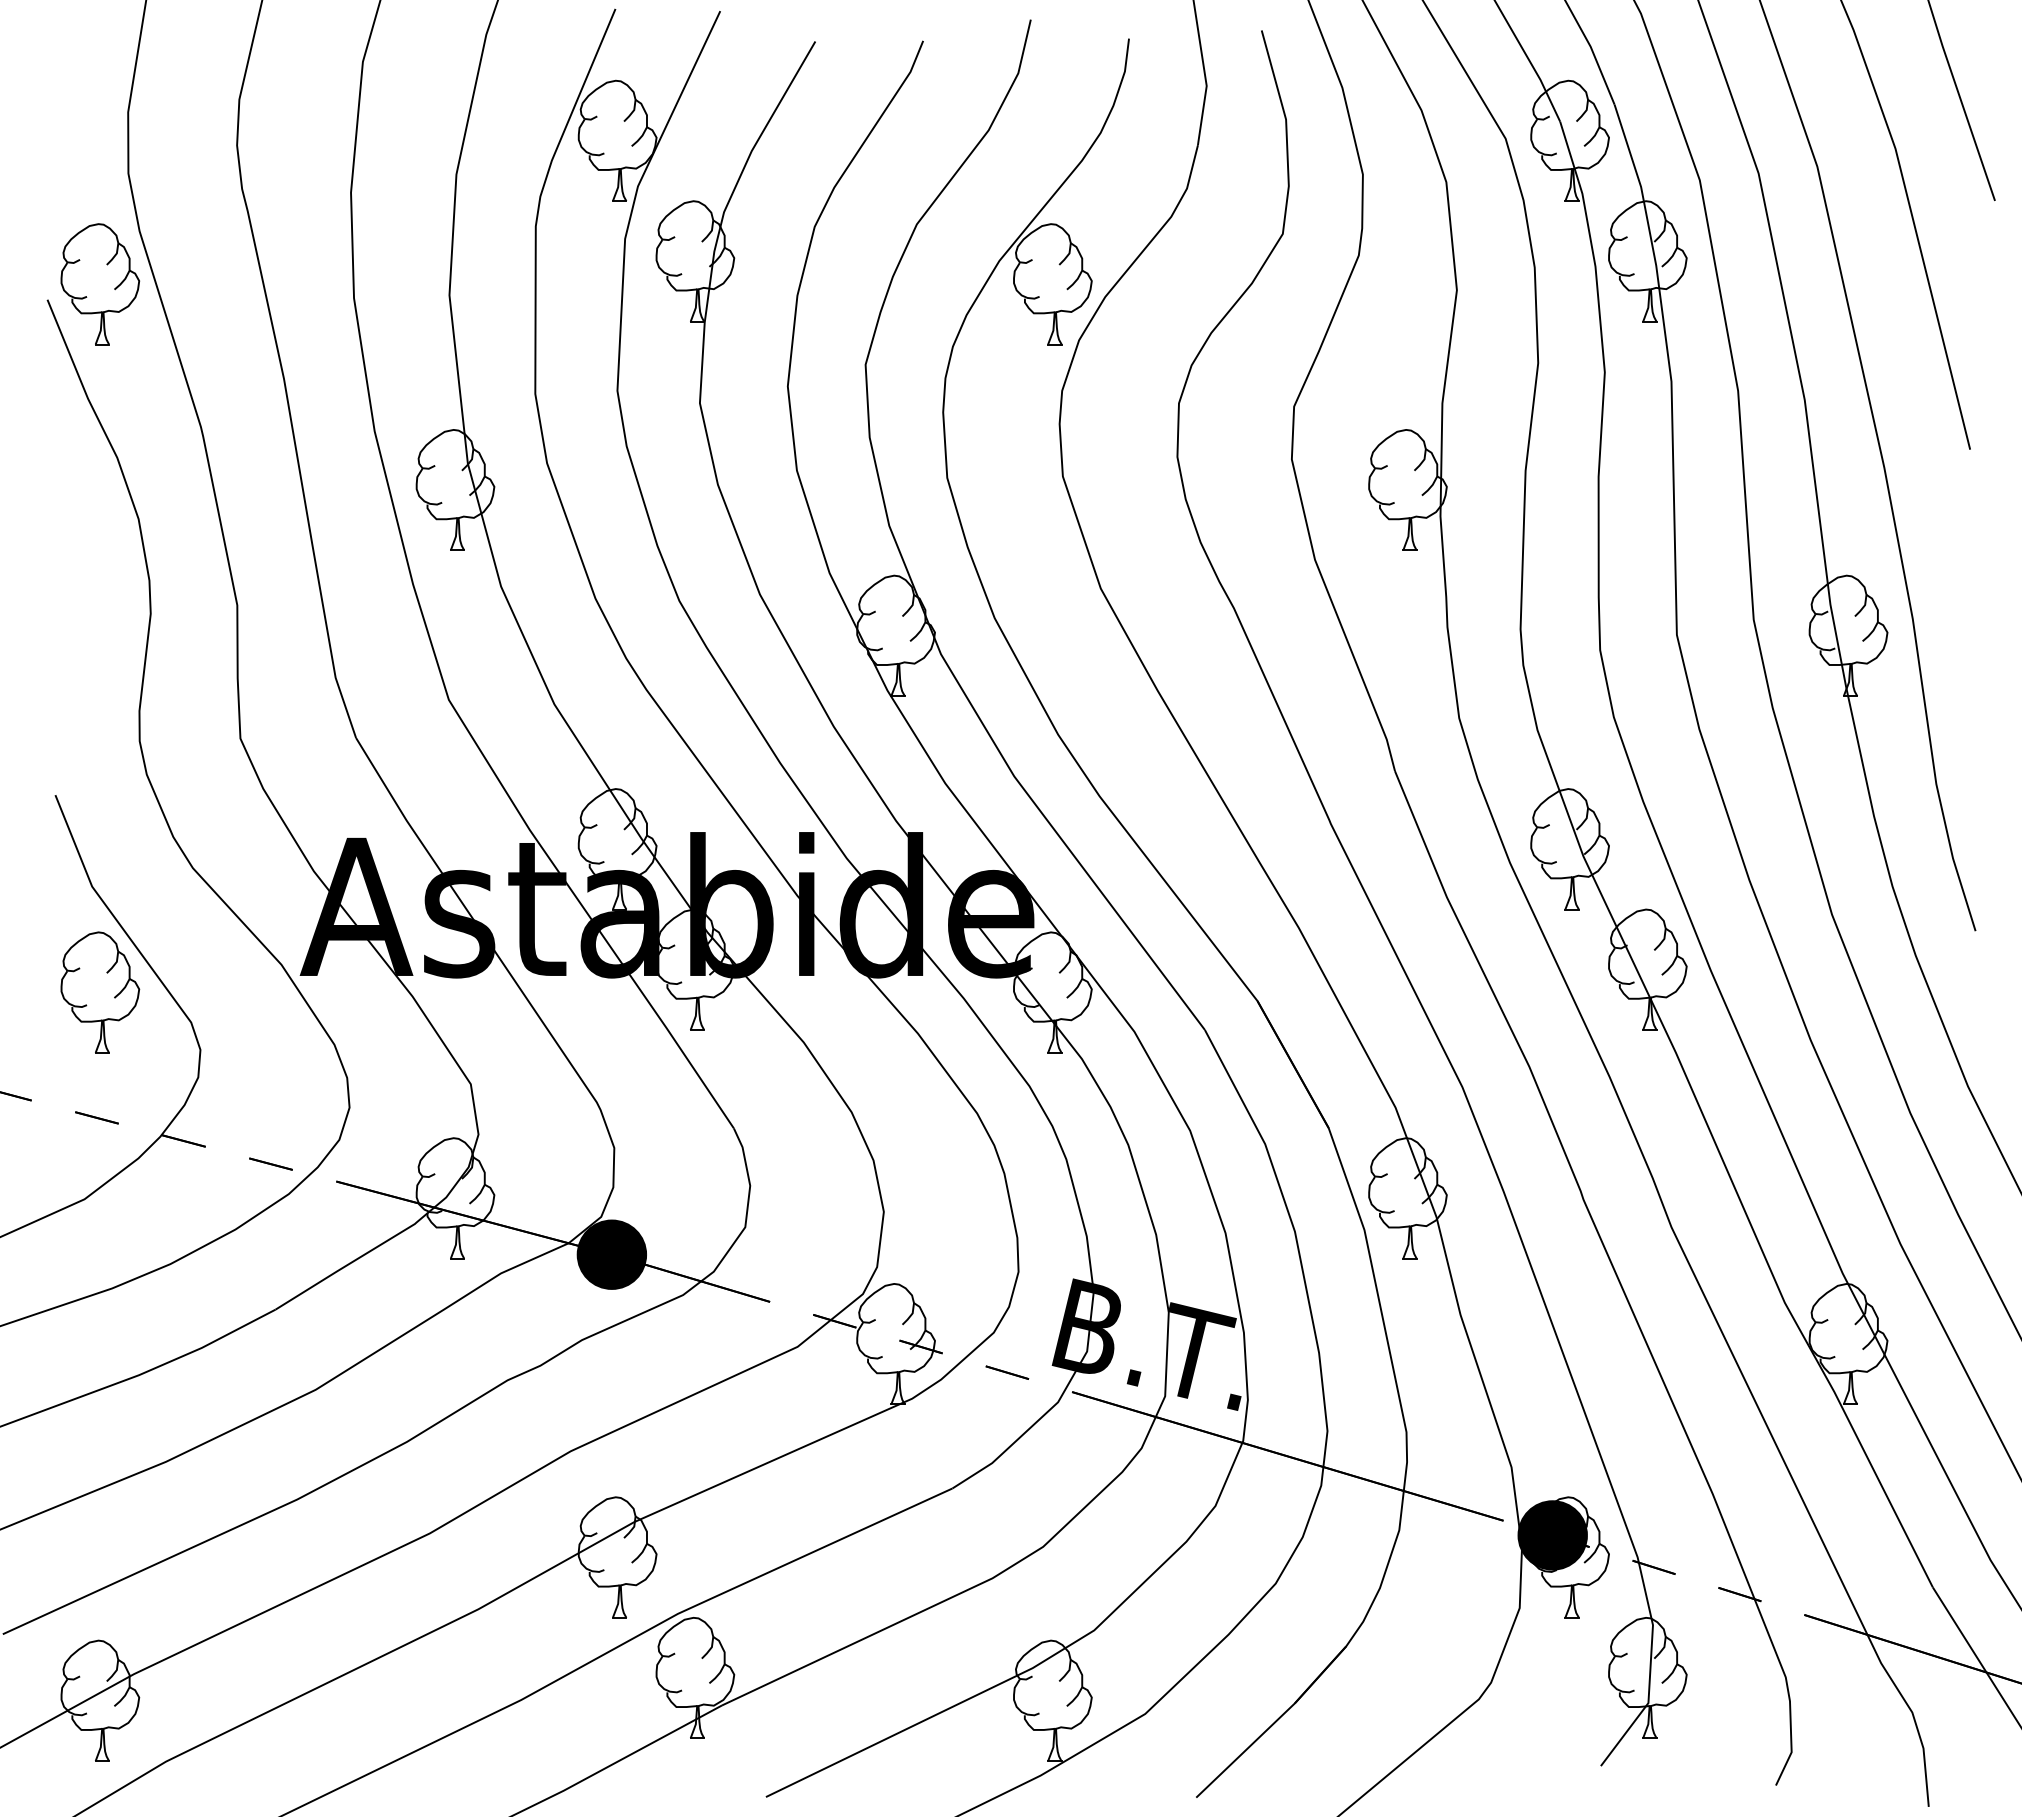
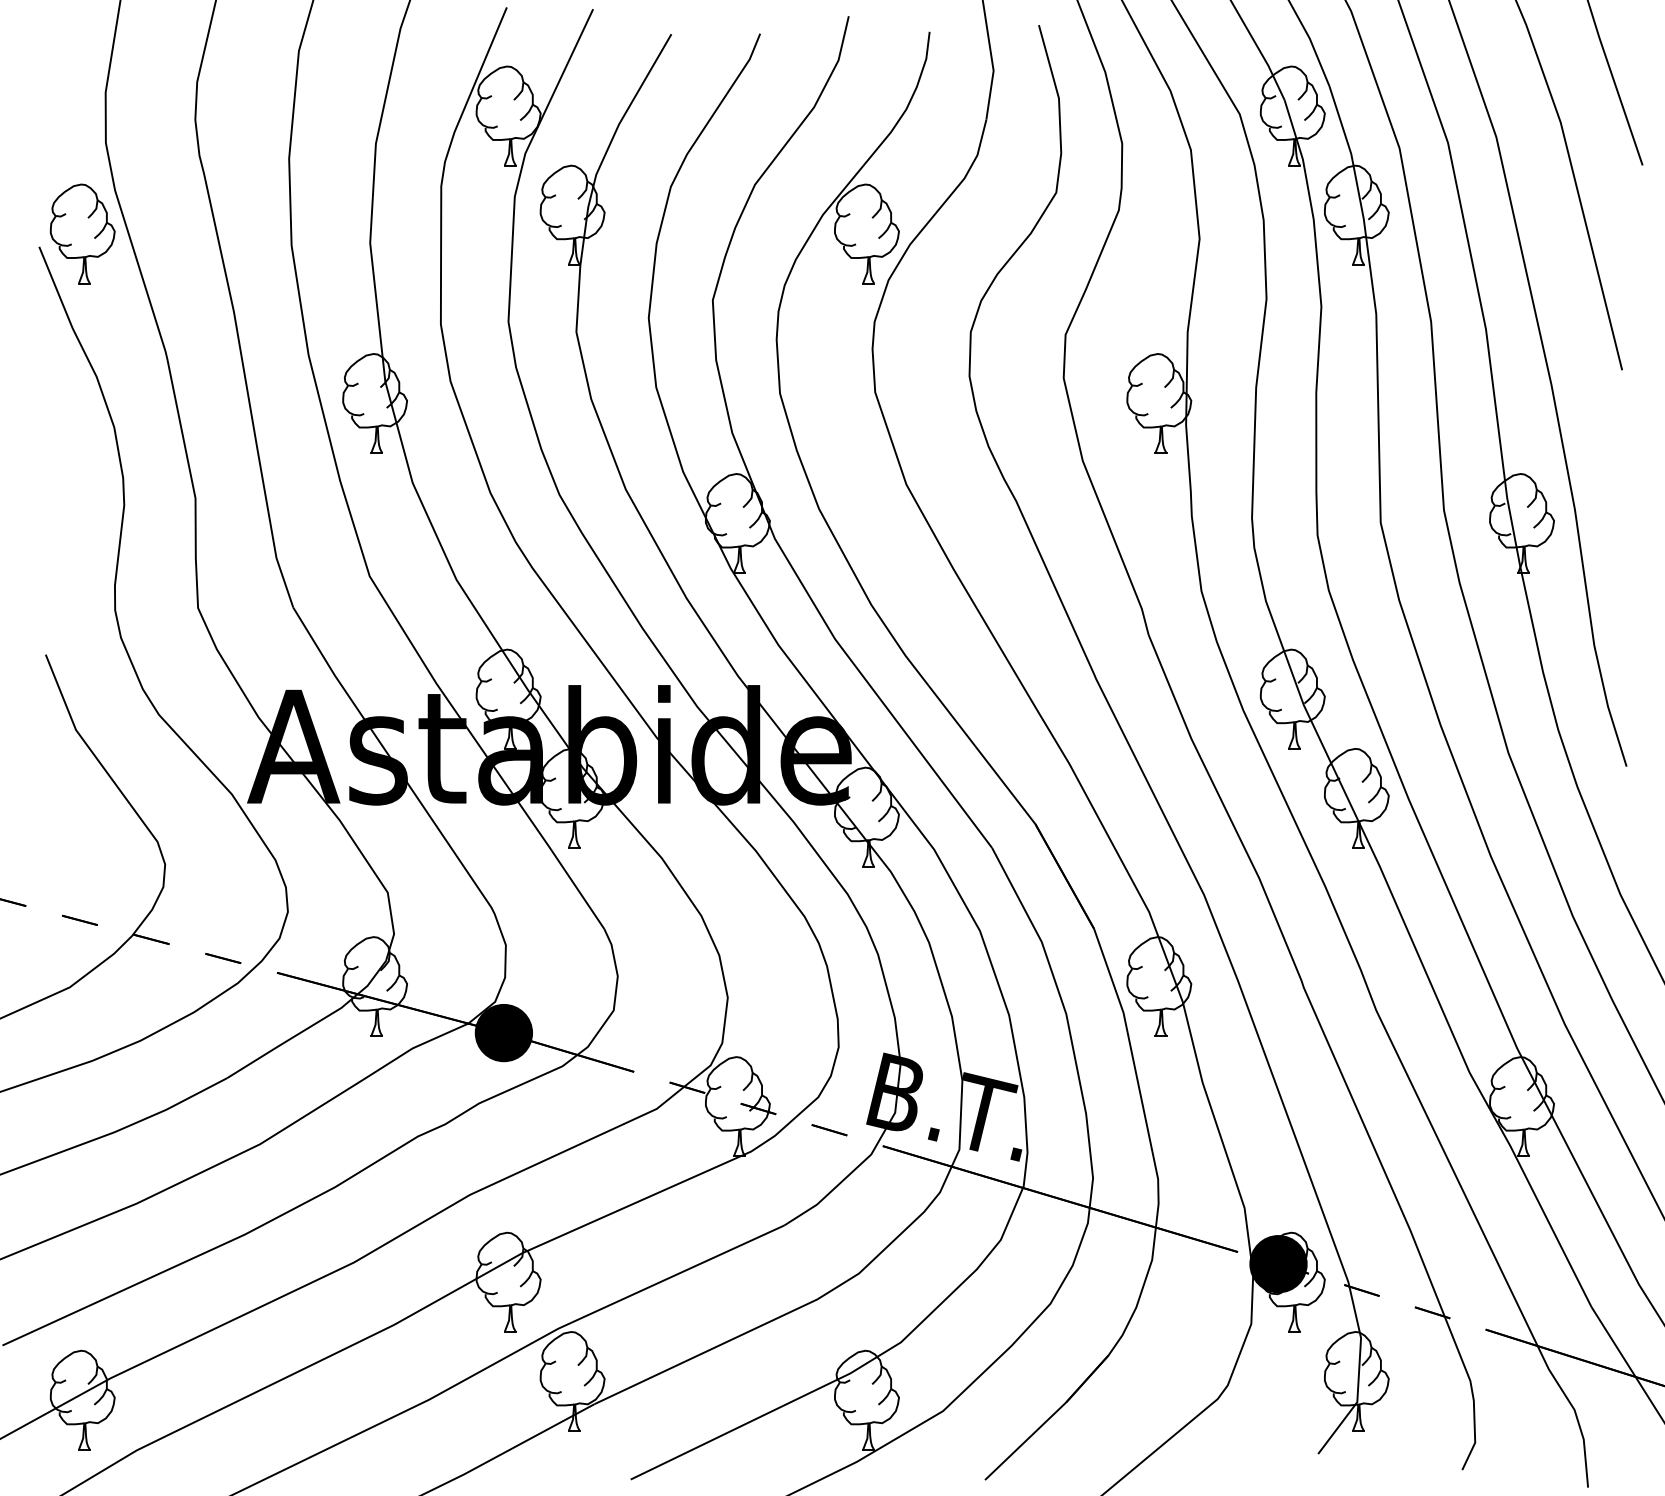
part: (100, 992) -> (82, 817), removed

